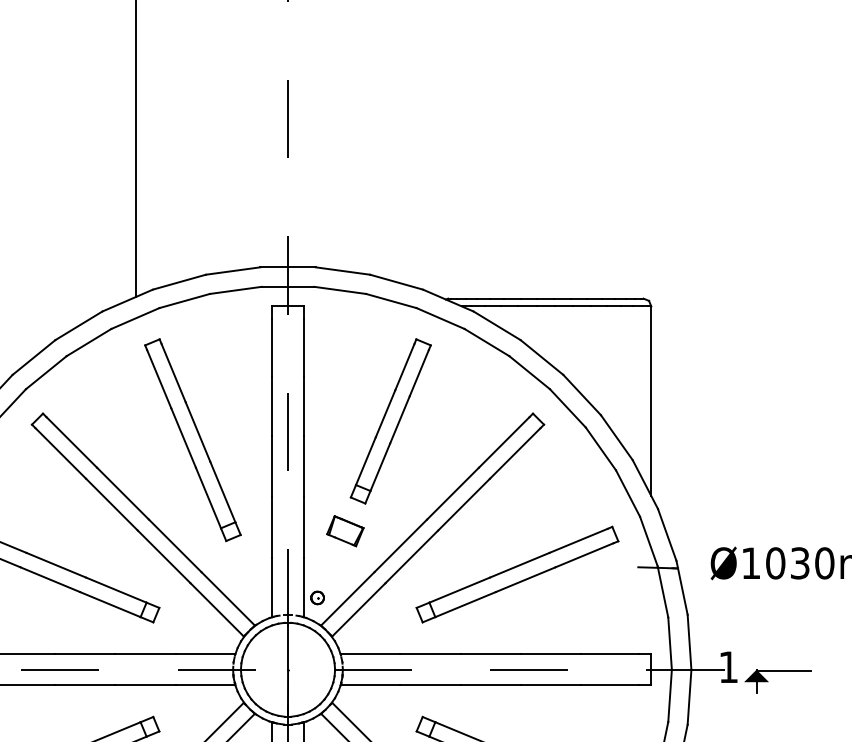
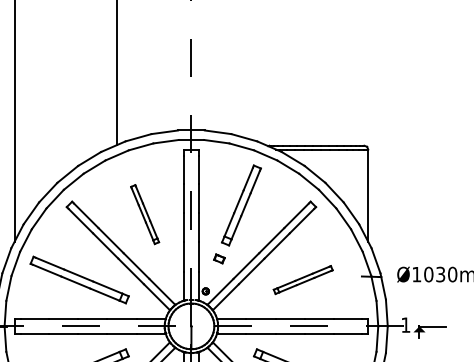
part: (191, 439) -> (144, 214), size x0.6
part: (345, 530) -> (219, 258), size x0.6
part: (518, 573) -> (303, 279), size x0.6

